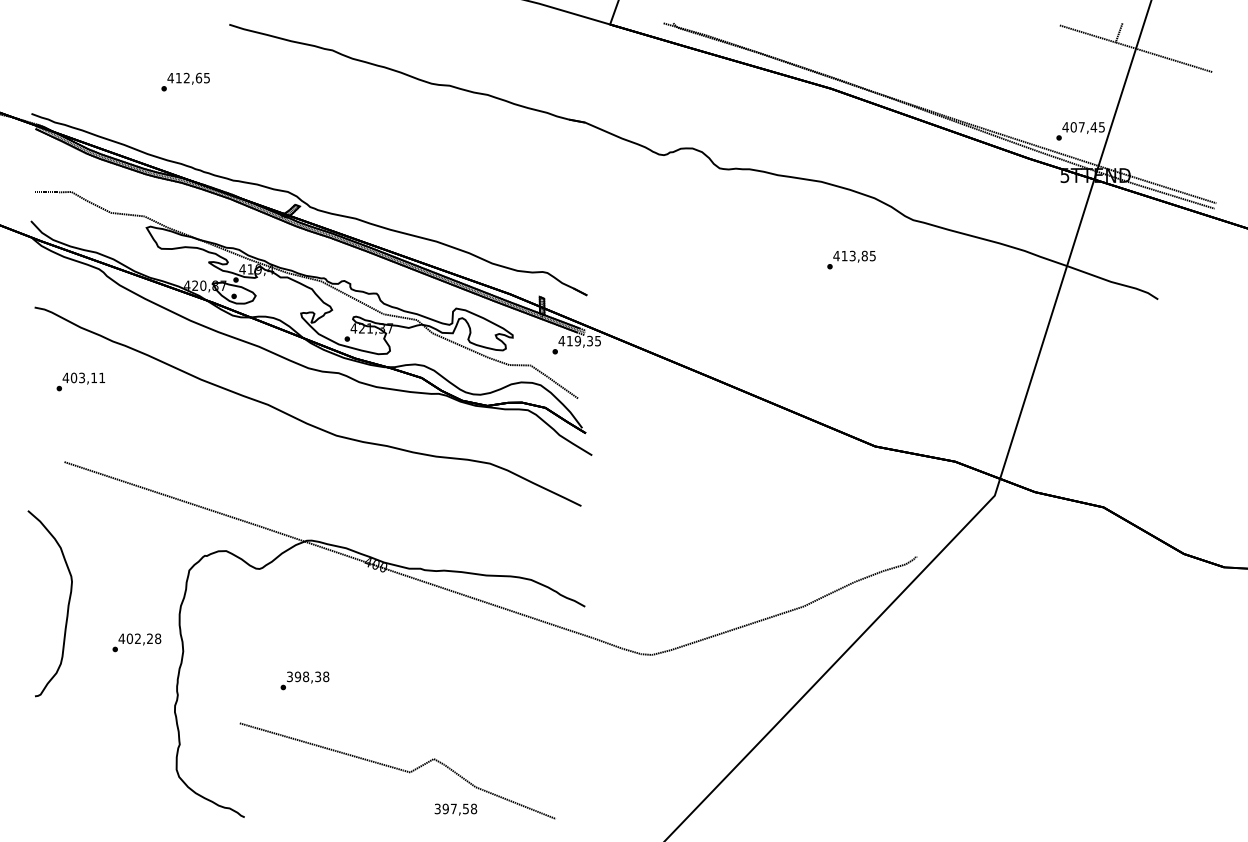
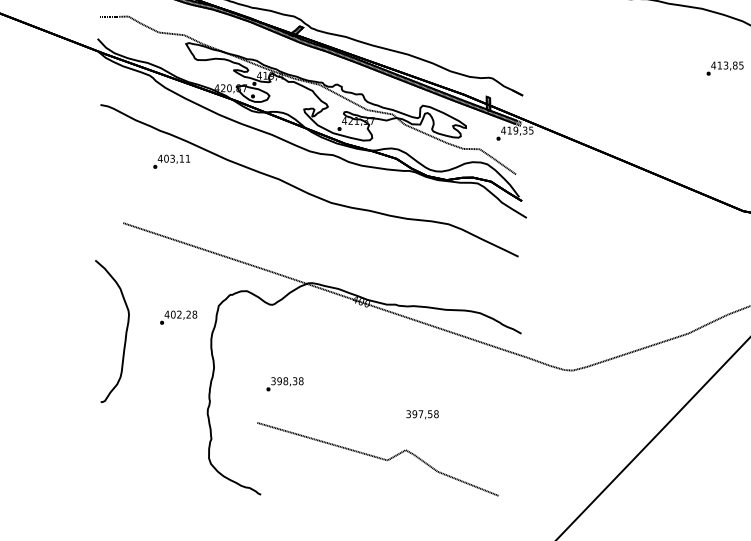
text: (80, 381) -> (171, 161), moved
text: (136, 642) -> (178, 317), moved
text: (304, 680) -> (284, 384), moved
text: (455, 809) -> (422, 414), moved

